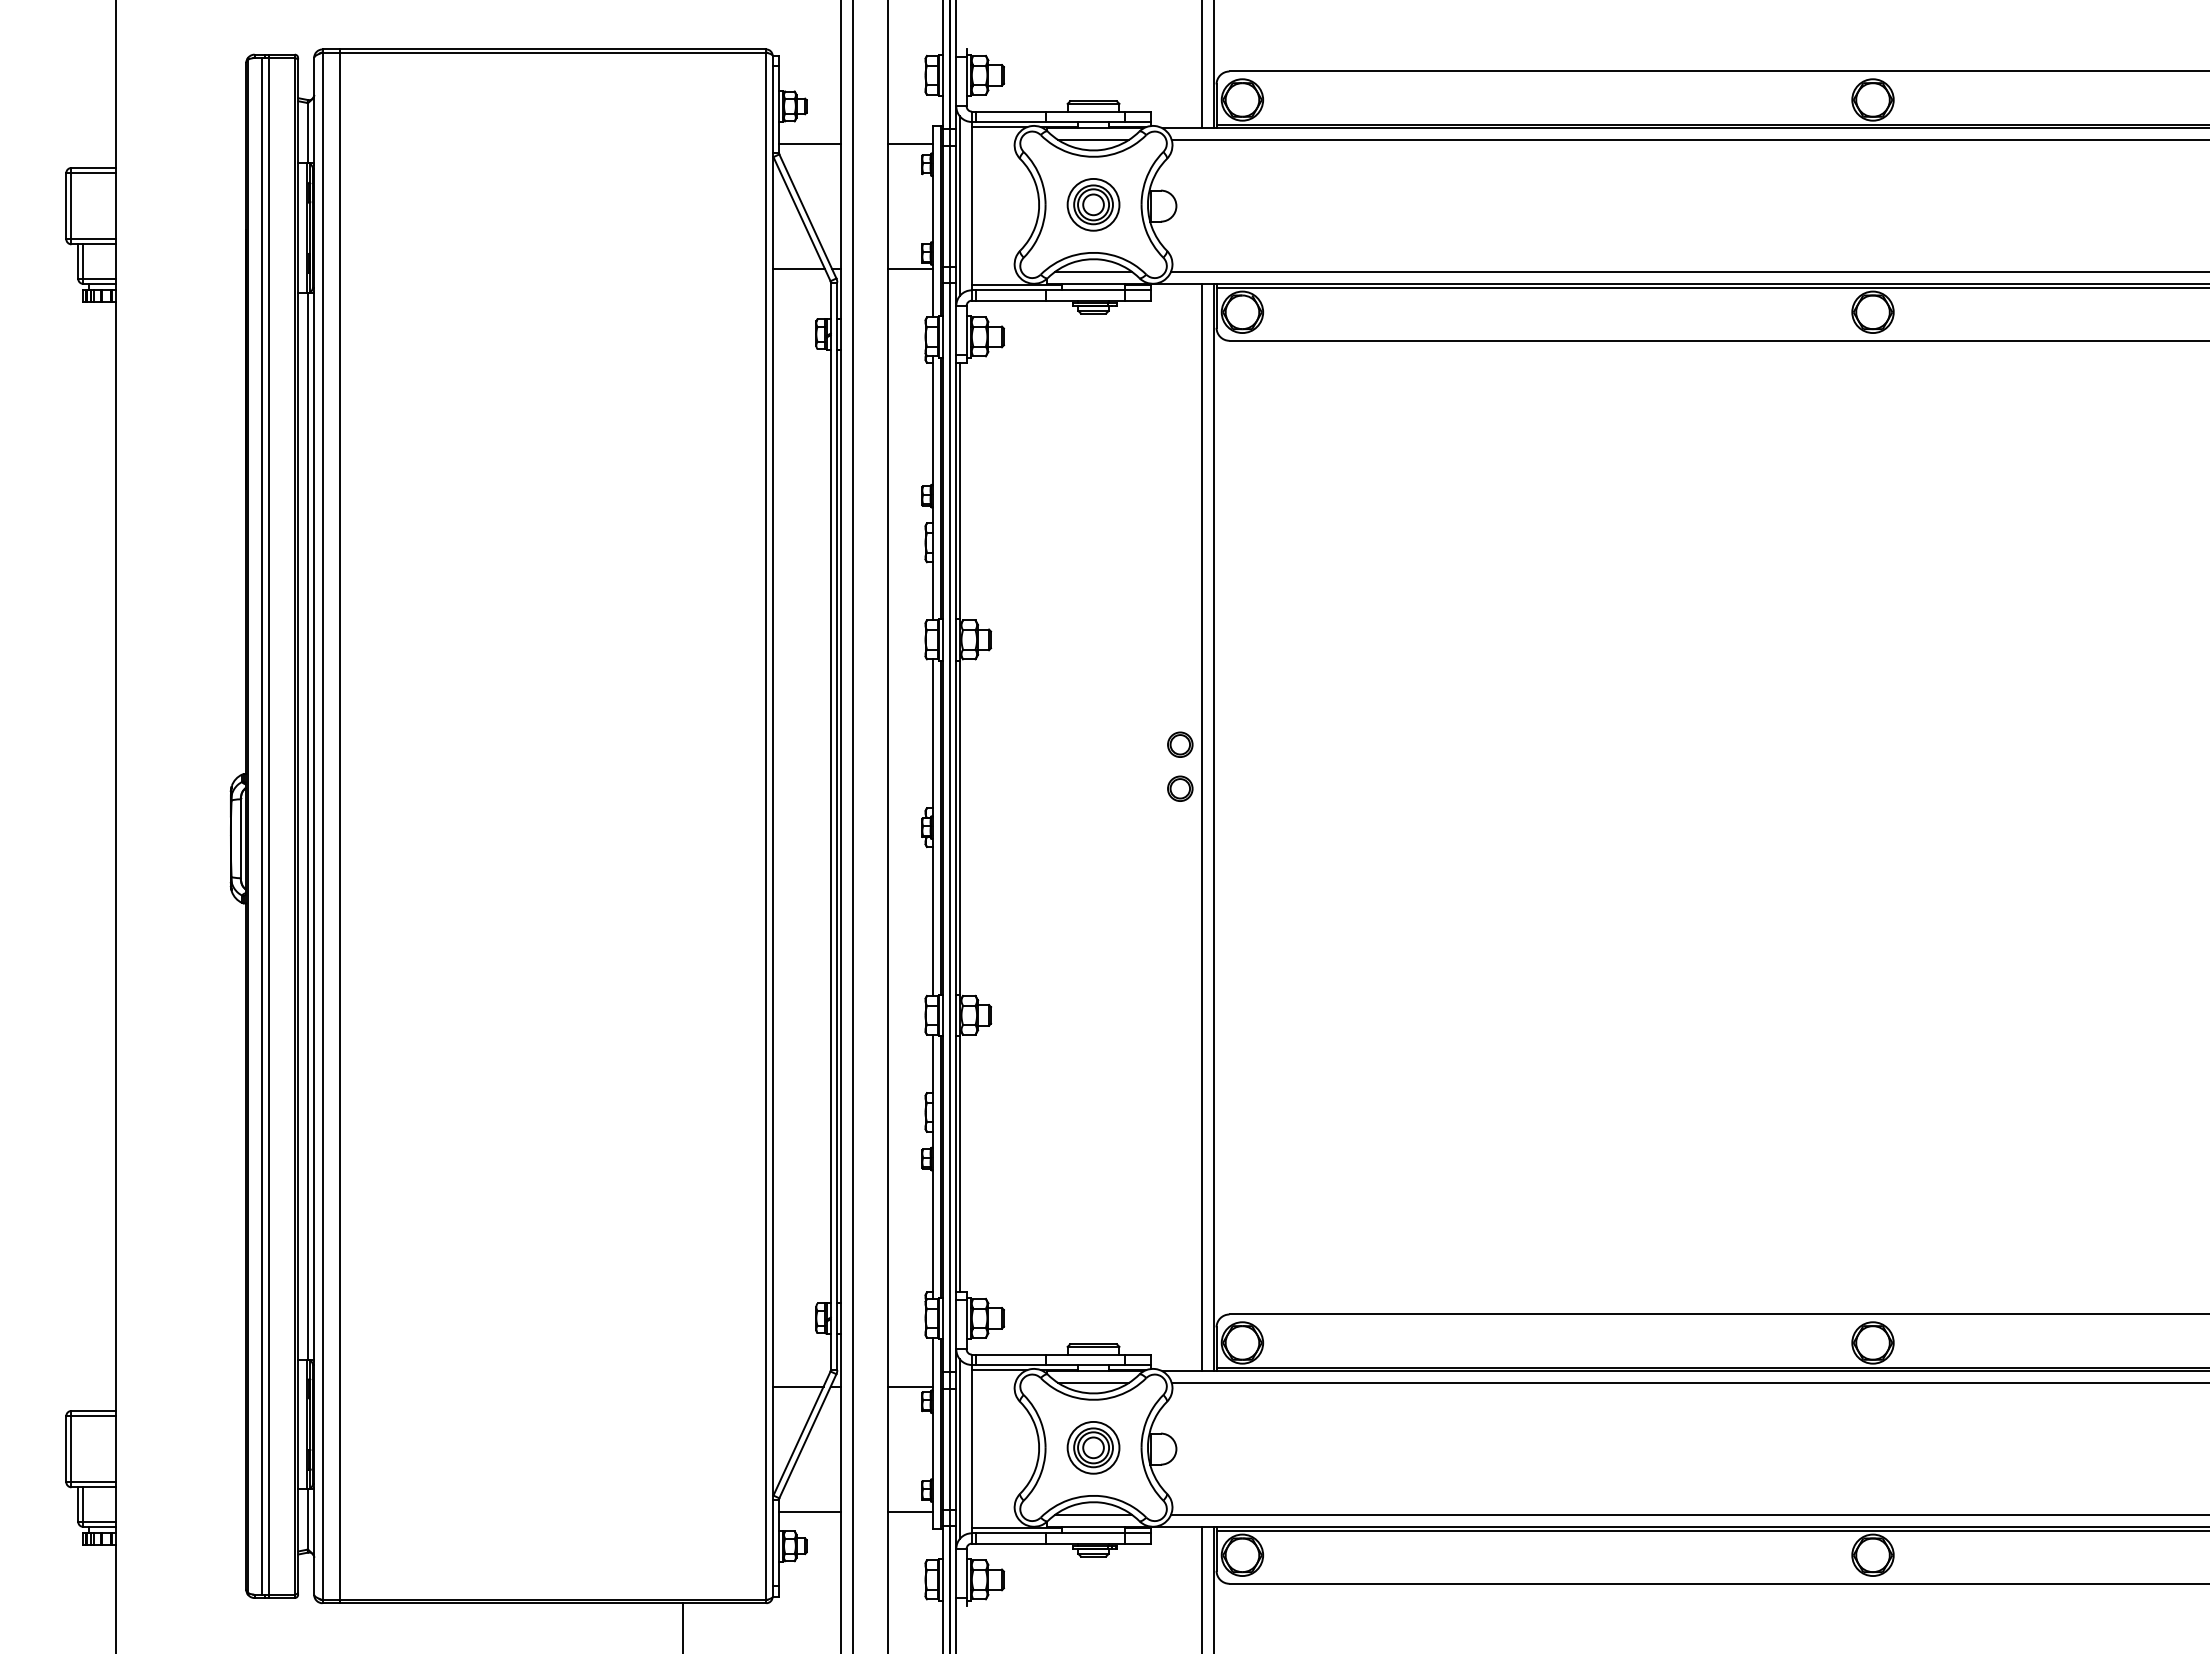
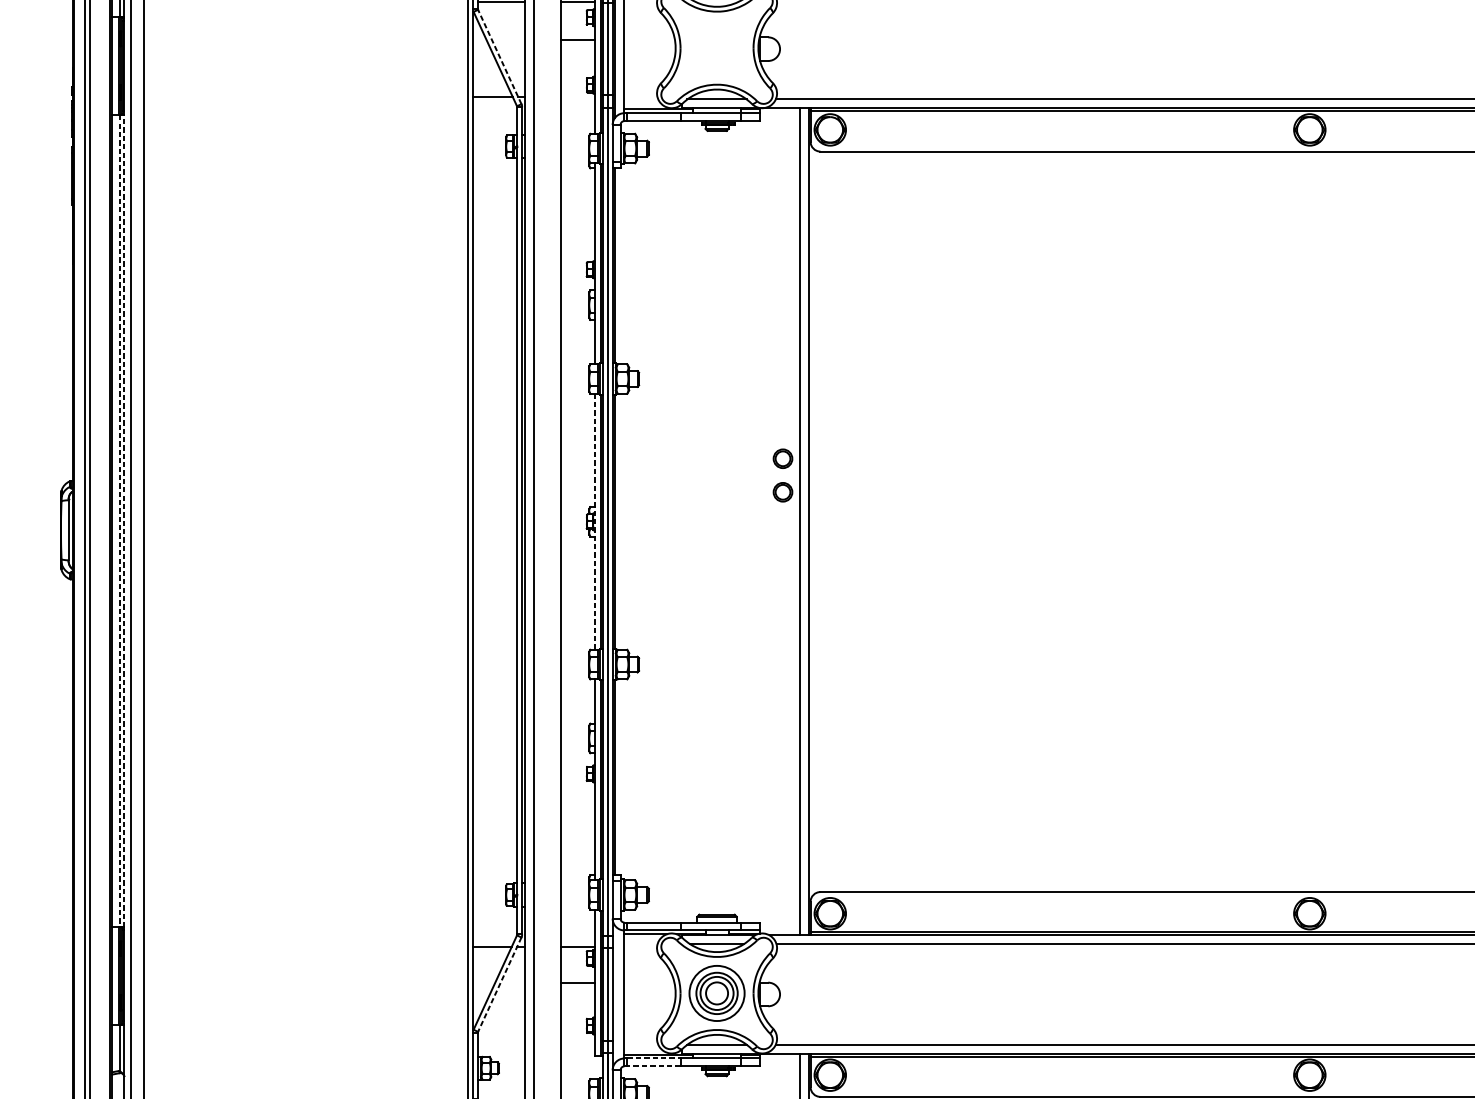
part: (1093, 204) -> (716, 47), removed
line: (807, 215) -> (499, 56), solid -> dashed
line: (910, 268) -> (577, 39), moved
line: (308, 826) -> (120, 520), solid -> dashed
line: (314, 826) -> (124, 520), solid -> dashed
line: (933, 827) -> (595, 521), solid -> dashed
line: (807, 1436) -> (499, 984), solid -> dashed
part: (1093, 1447) -> (716, 993), size x1.4
line: (959, 1448) -> (615, 993), removed
line: (810, 1511) -> (501, 1041), removed
line: (910, 1511) -> (577, 982), moved
line: (1010, 1533) -> (653, 1058), solid -> dashed
line: (1010, 1543) -> (653, 1066), solid -> dashed

